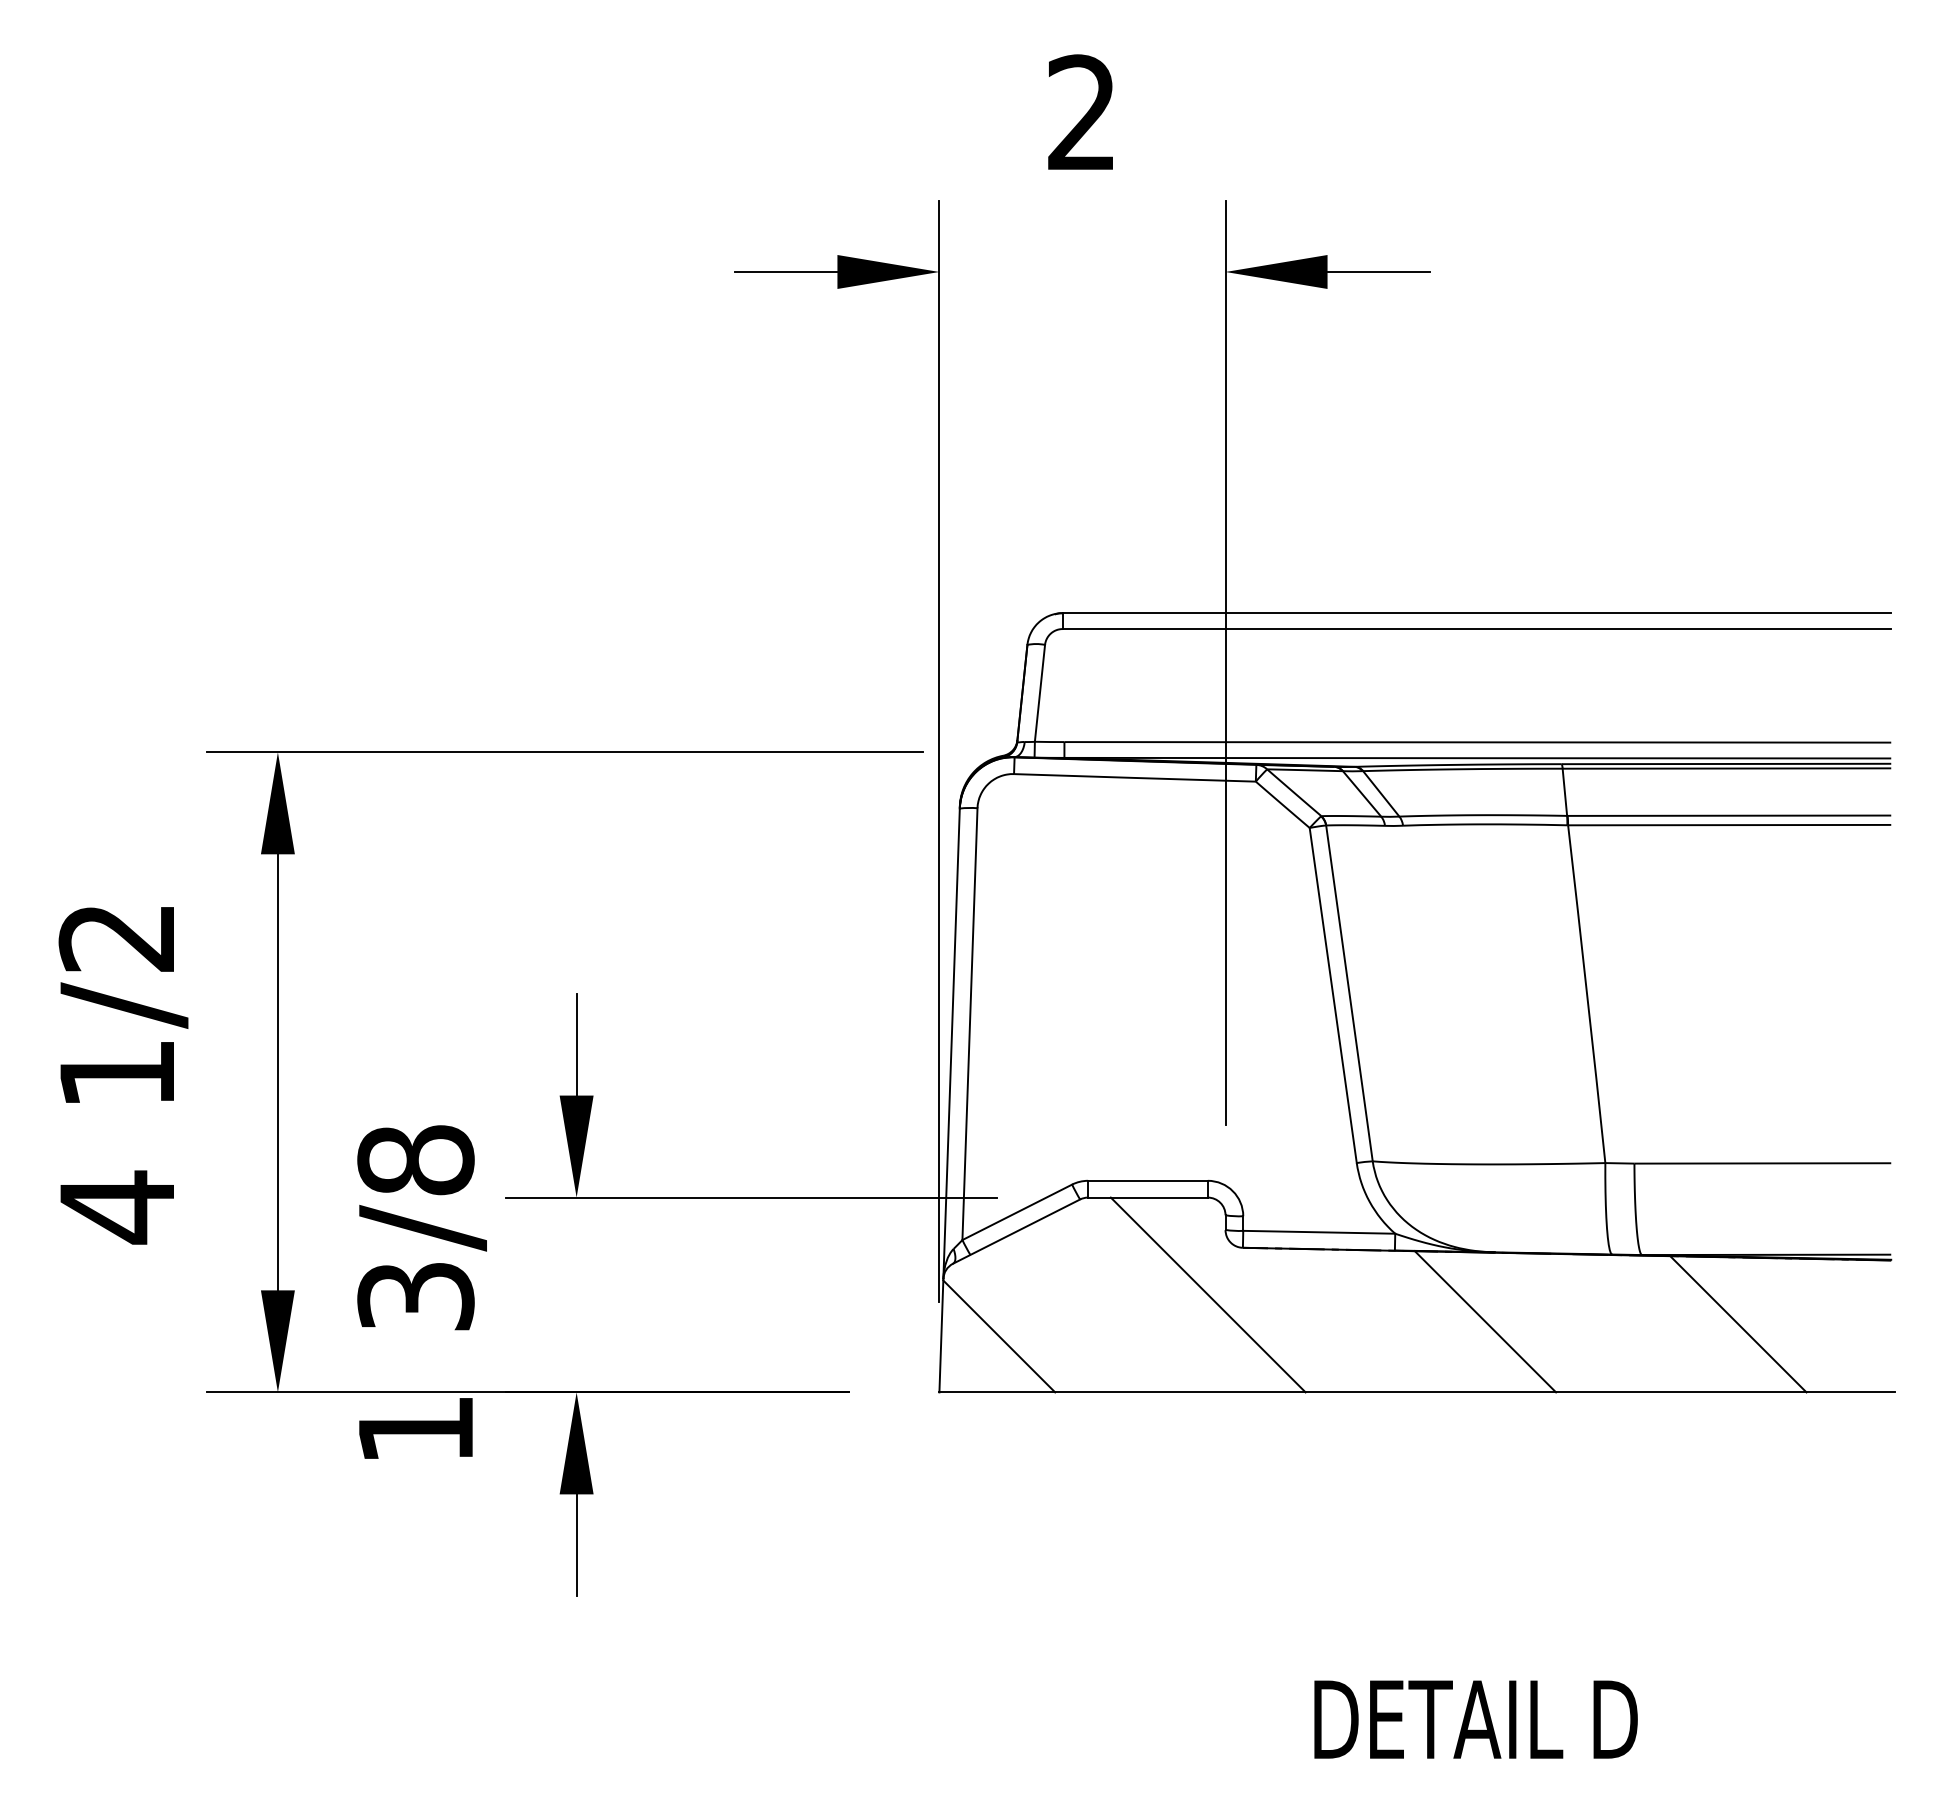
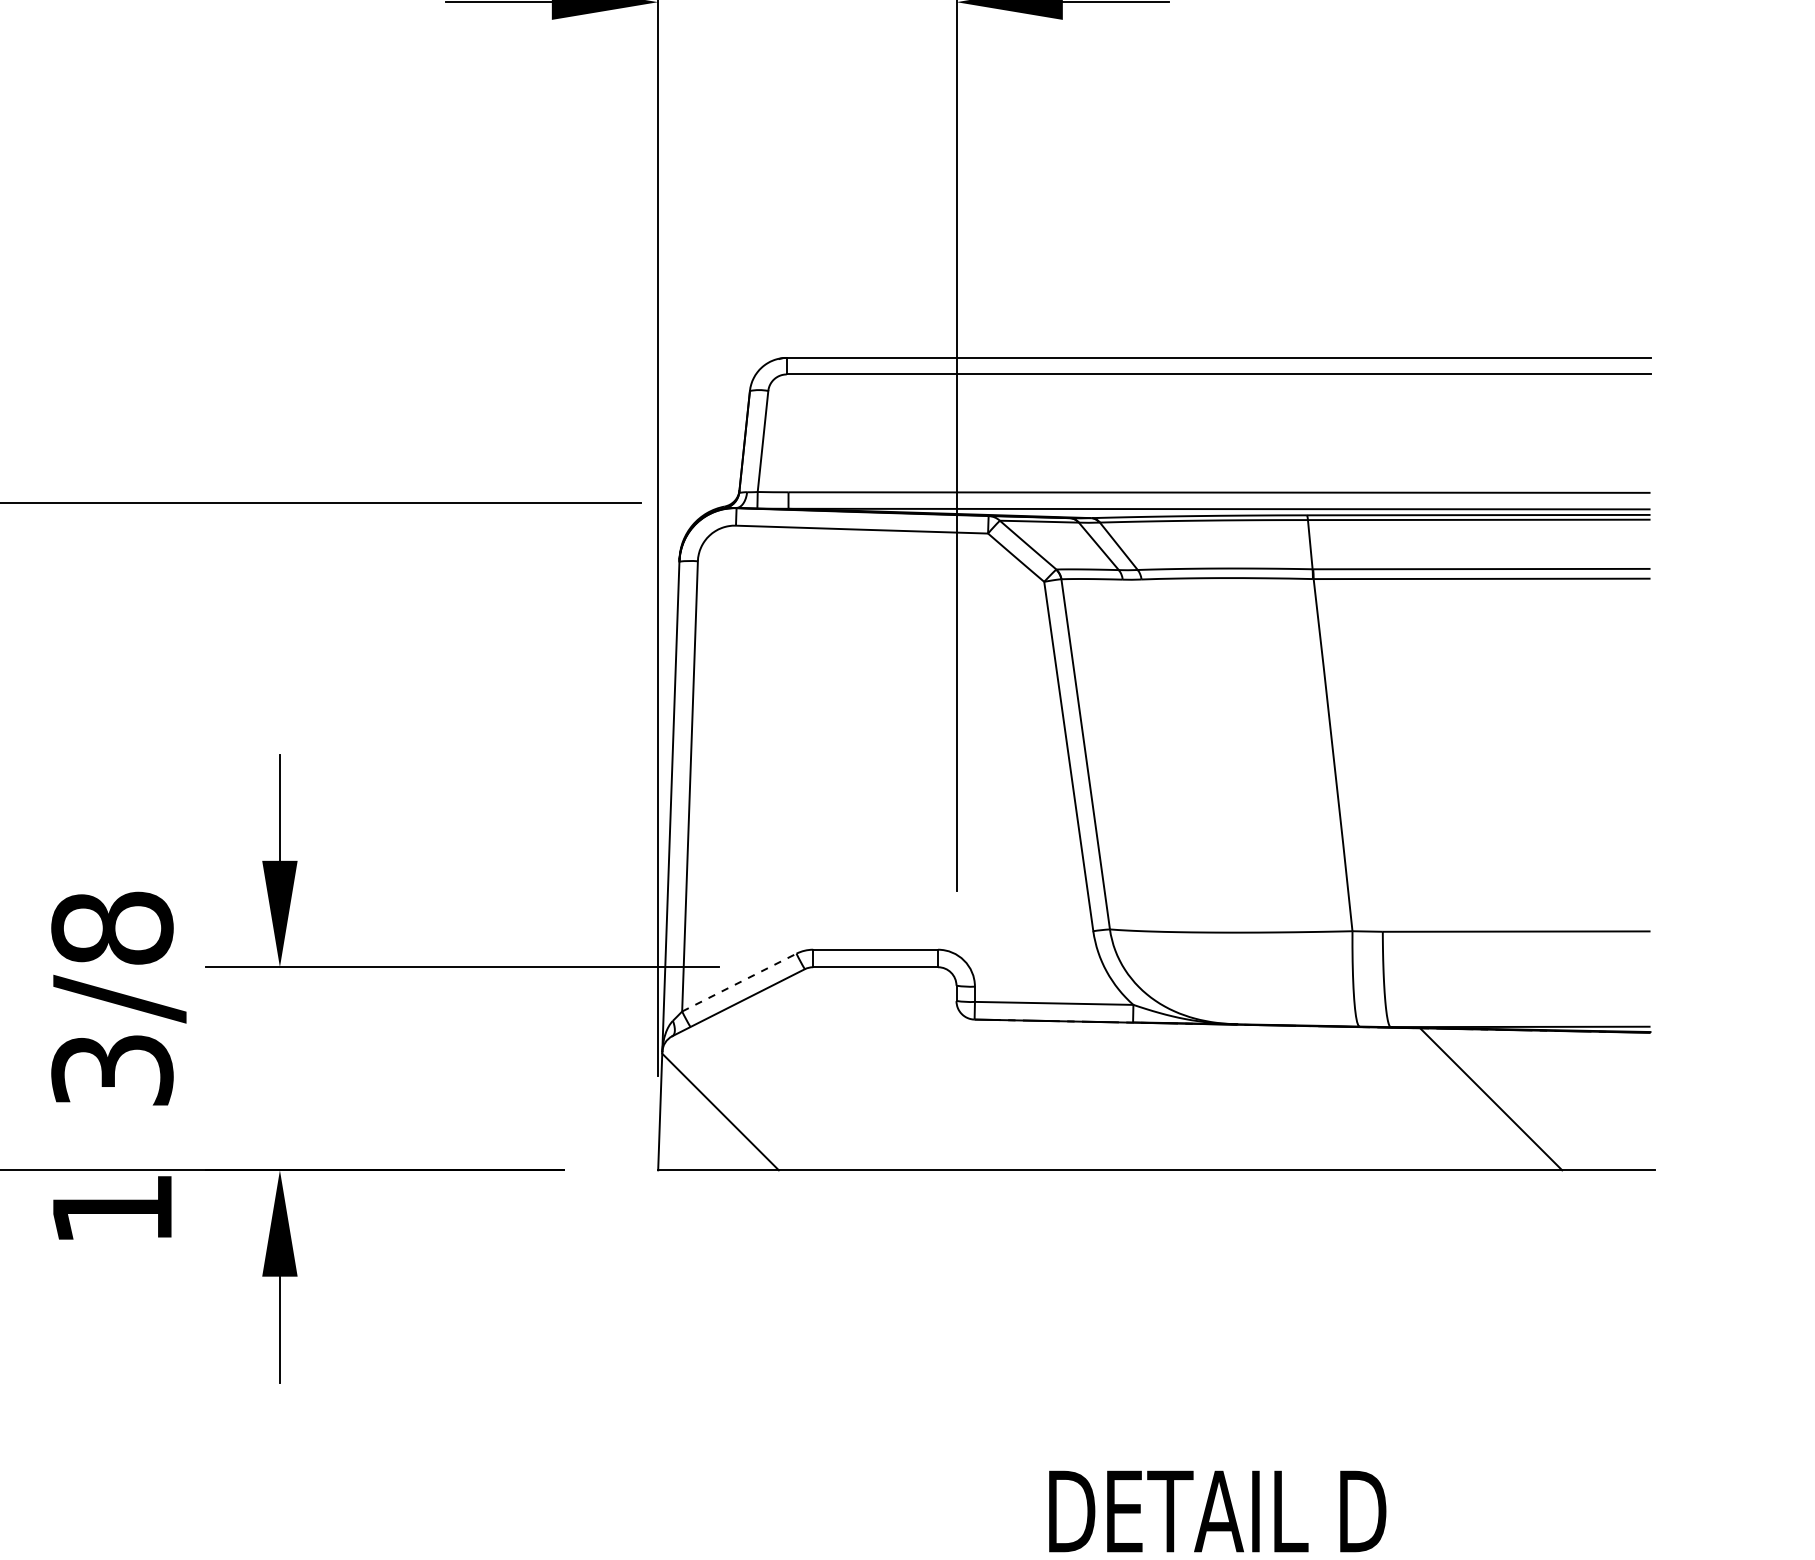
line: (1017, 1212) -> (739, 982), solid -> dashed
line: (1207, 1294) -> (937, 1068), removed
line: (1485, 1321) -> (1227, 1096), removed

